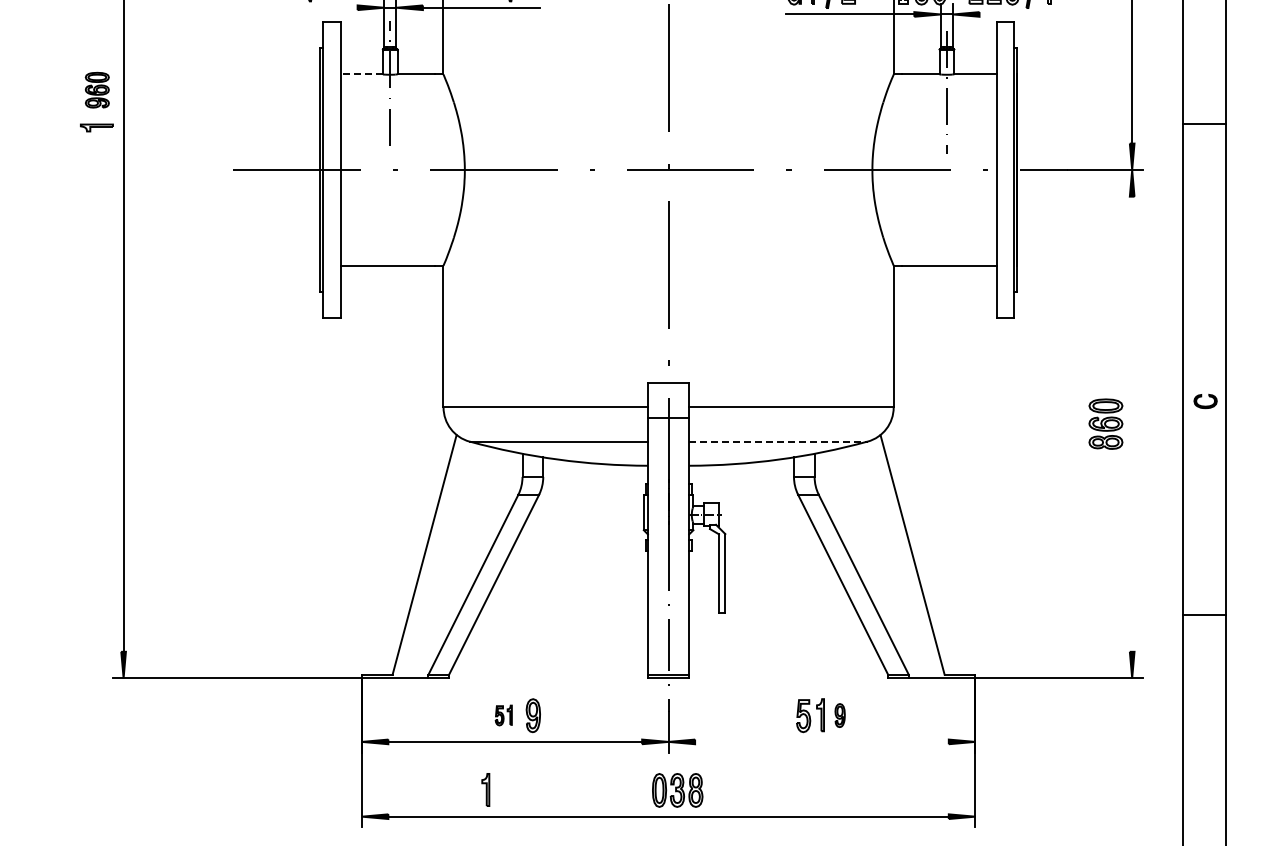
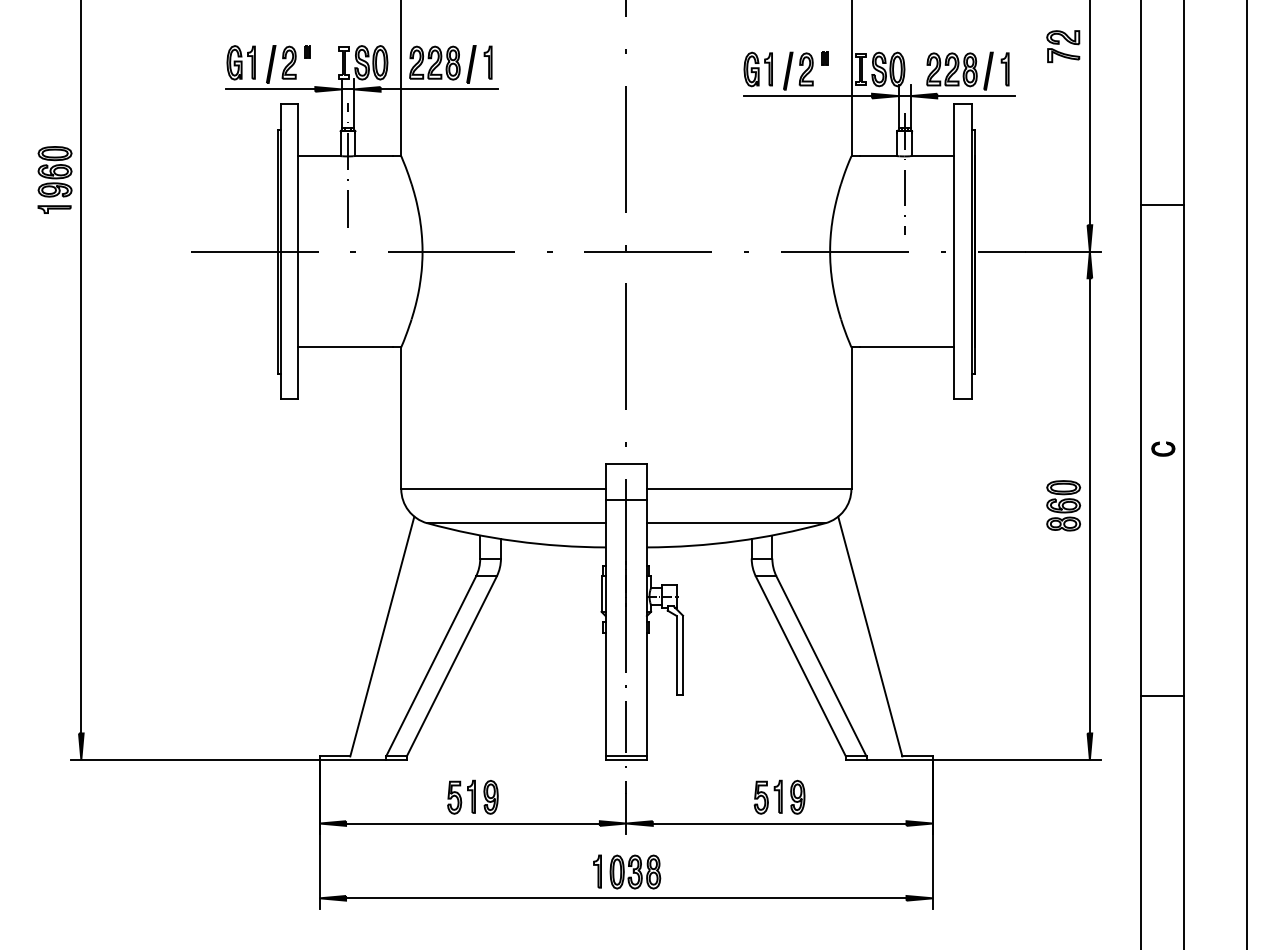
line: (312, 7) -> (270, 89), added
line: (1018, 14) -> (976, 96), added
line: (361, 74) -> (319, 156), dashed -> solid
part: (96, 89) -> (54, 171), size x1.43
part: (1205, 400) -> (1163, 448), moved
line: (1131, 423) -> (1089, 505), added
line: (778, 441) -> (736, 523), dashed -> solid
part: (503, 714) -> (461, 796), size x1.67
part: (839, 714) -> (797, 796), size x1.43
line: (821, 741) -> (779, 823), added
part: (485, 789) -> (597, 871), moved

